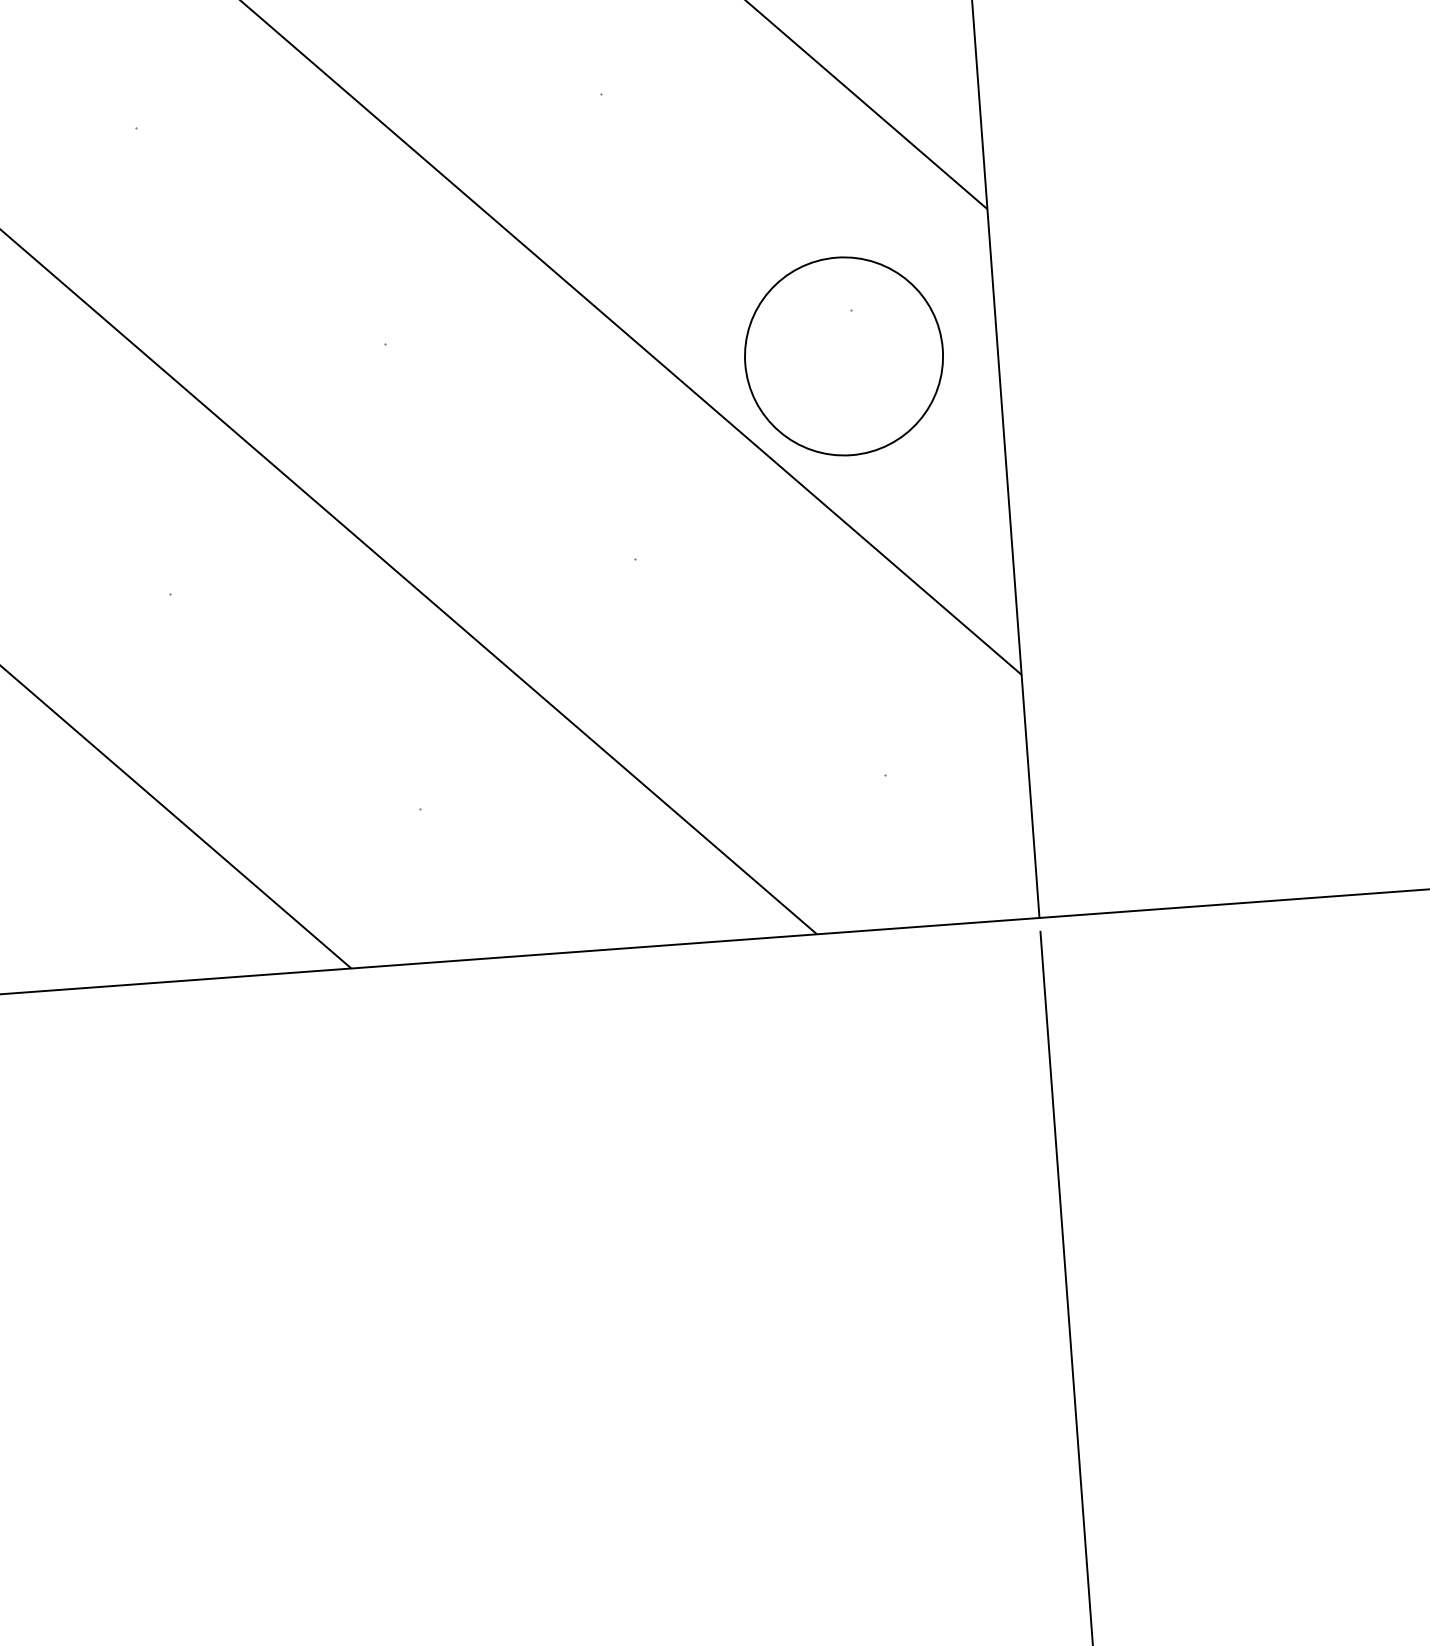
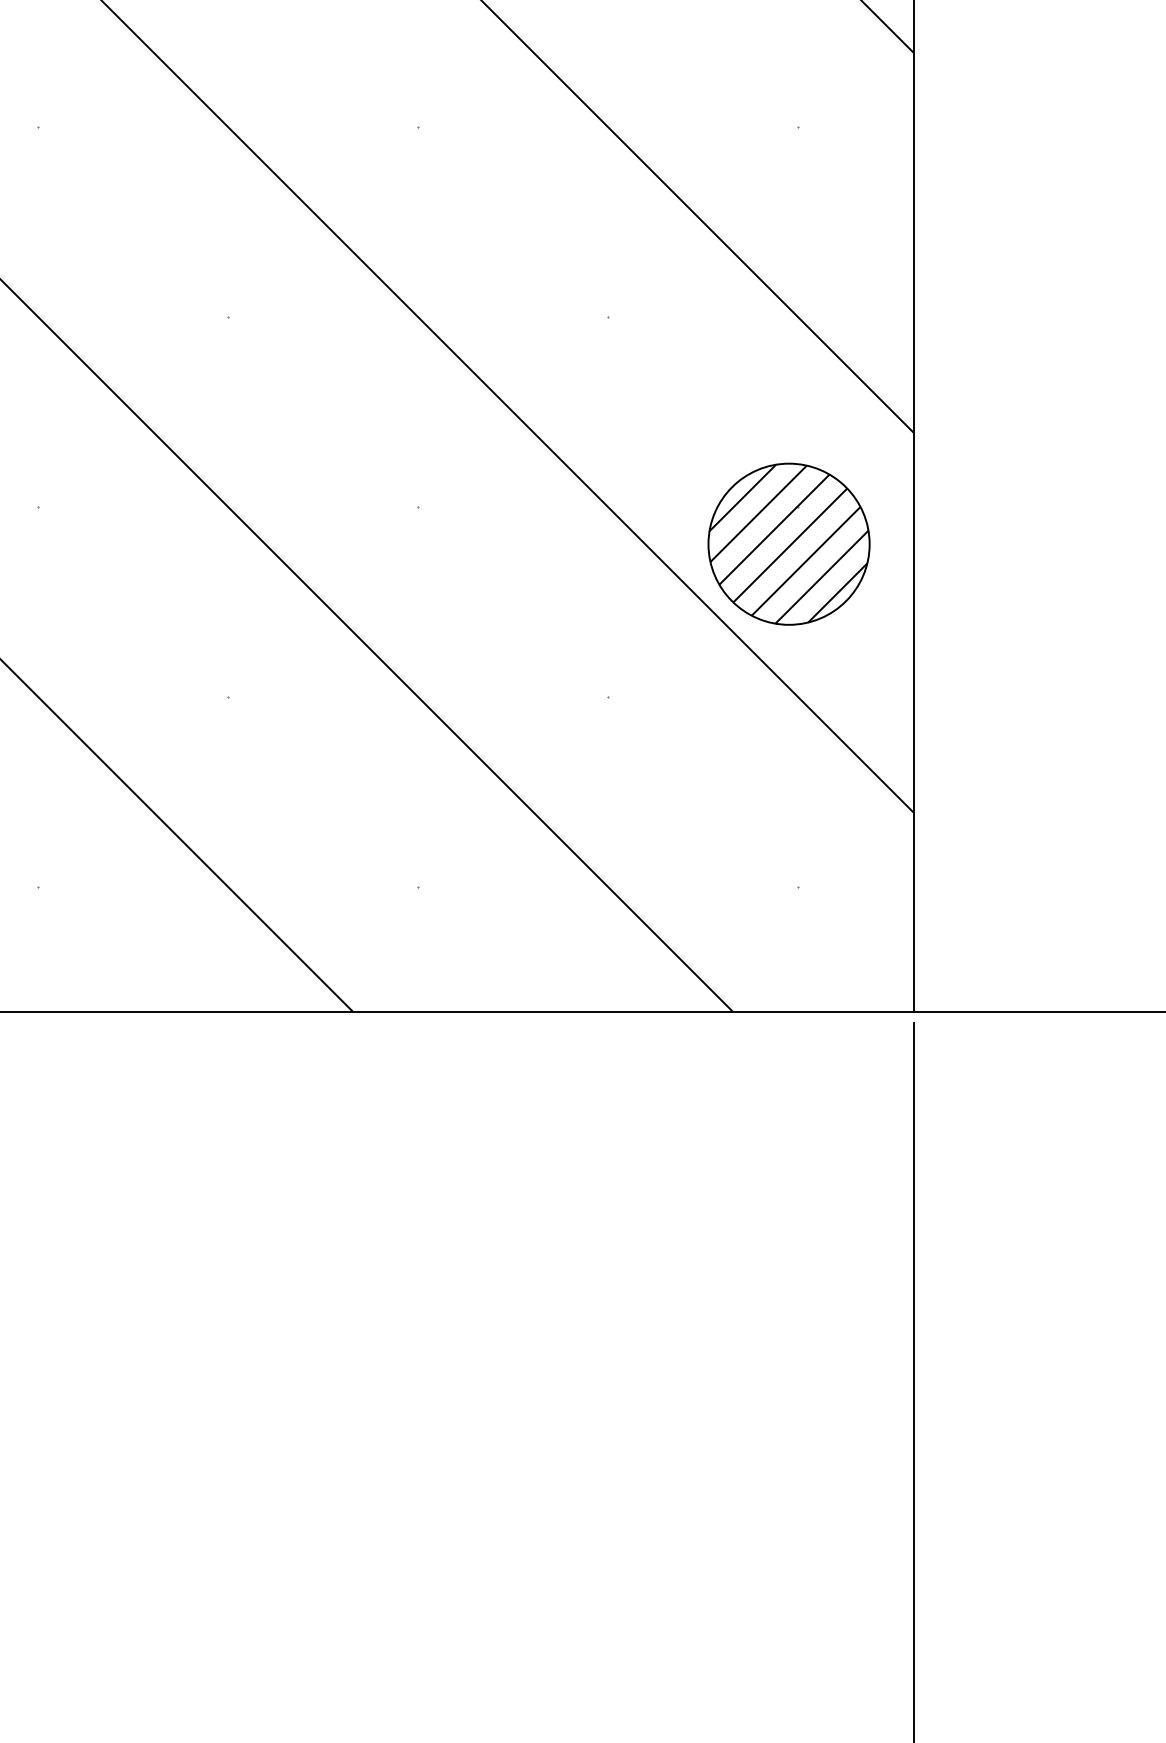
hatch: (843, 355) -> (788, 543), added

